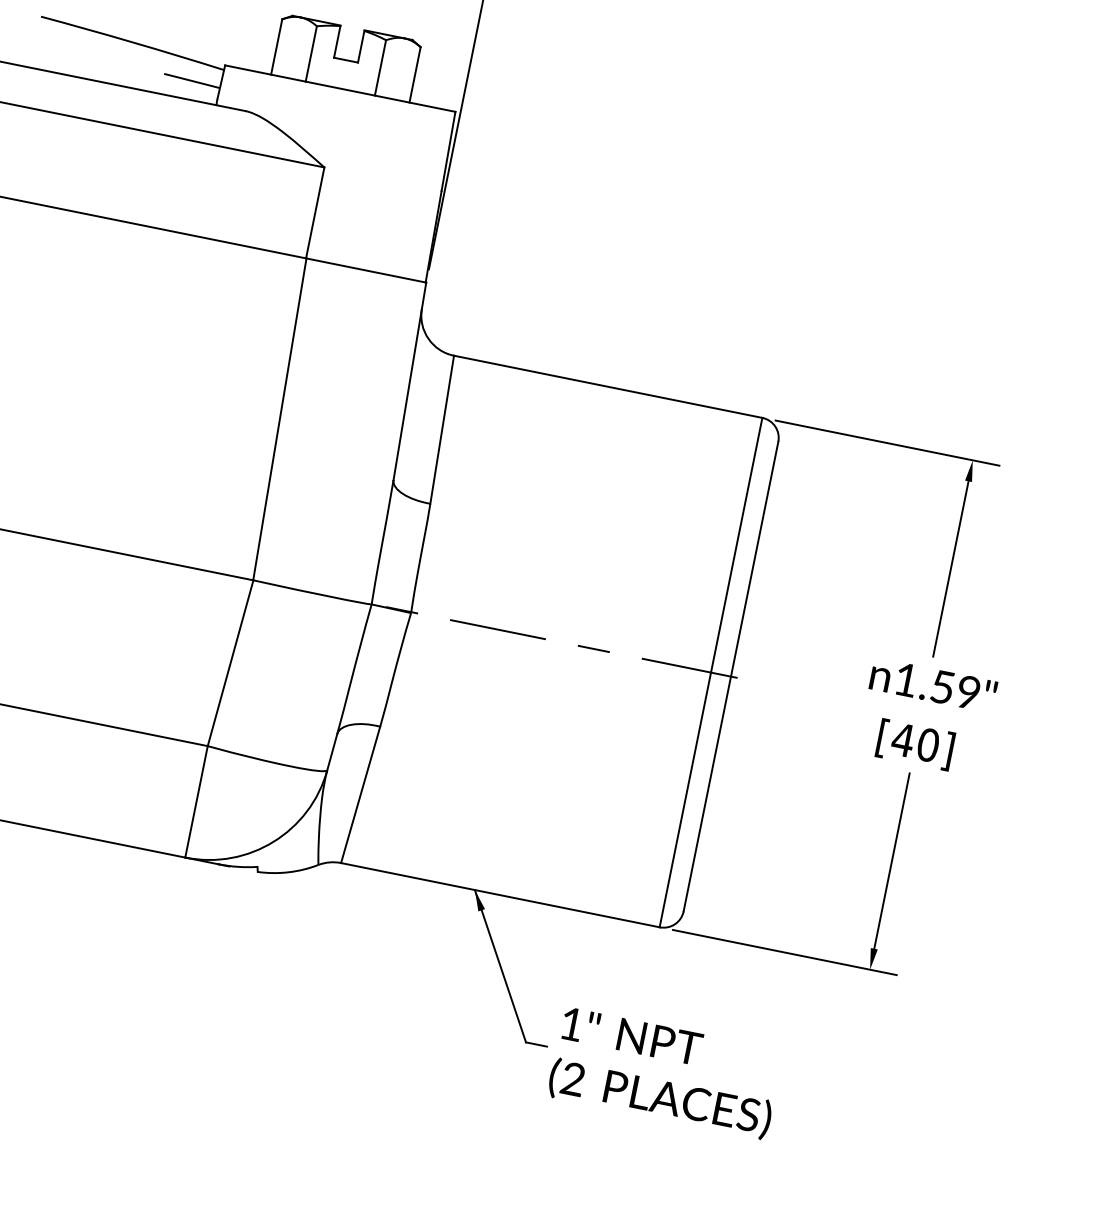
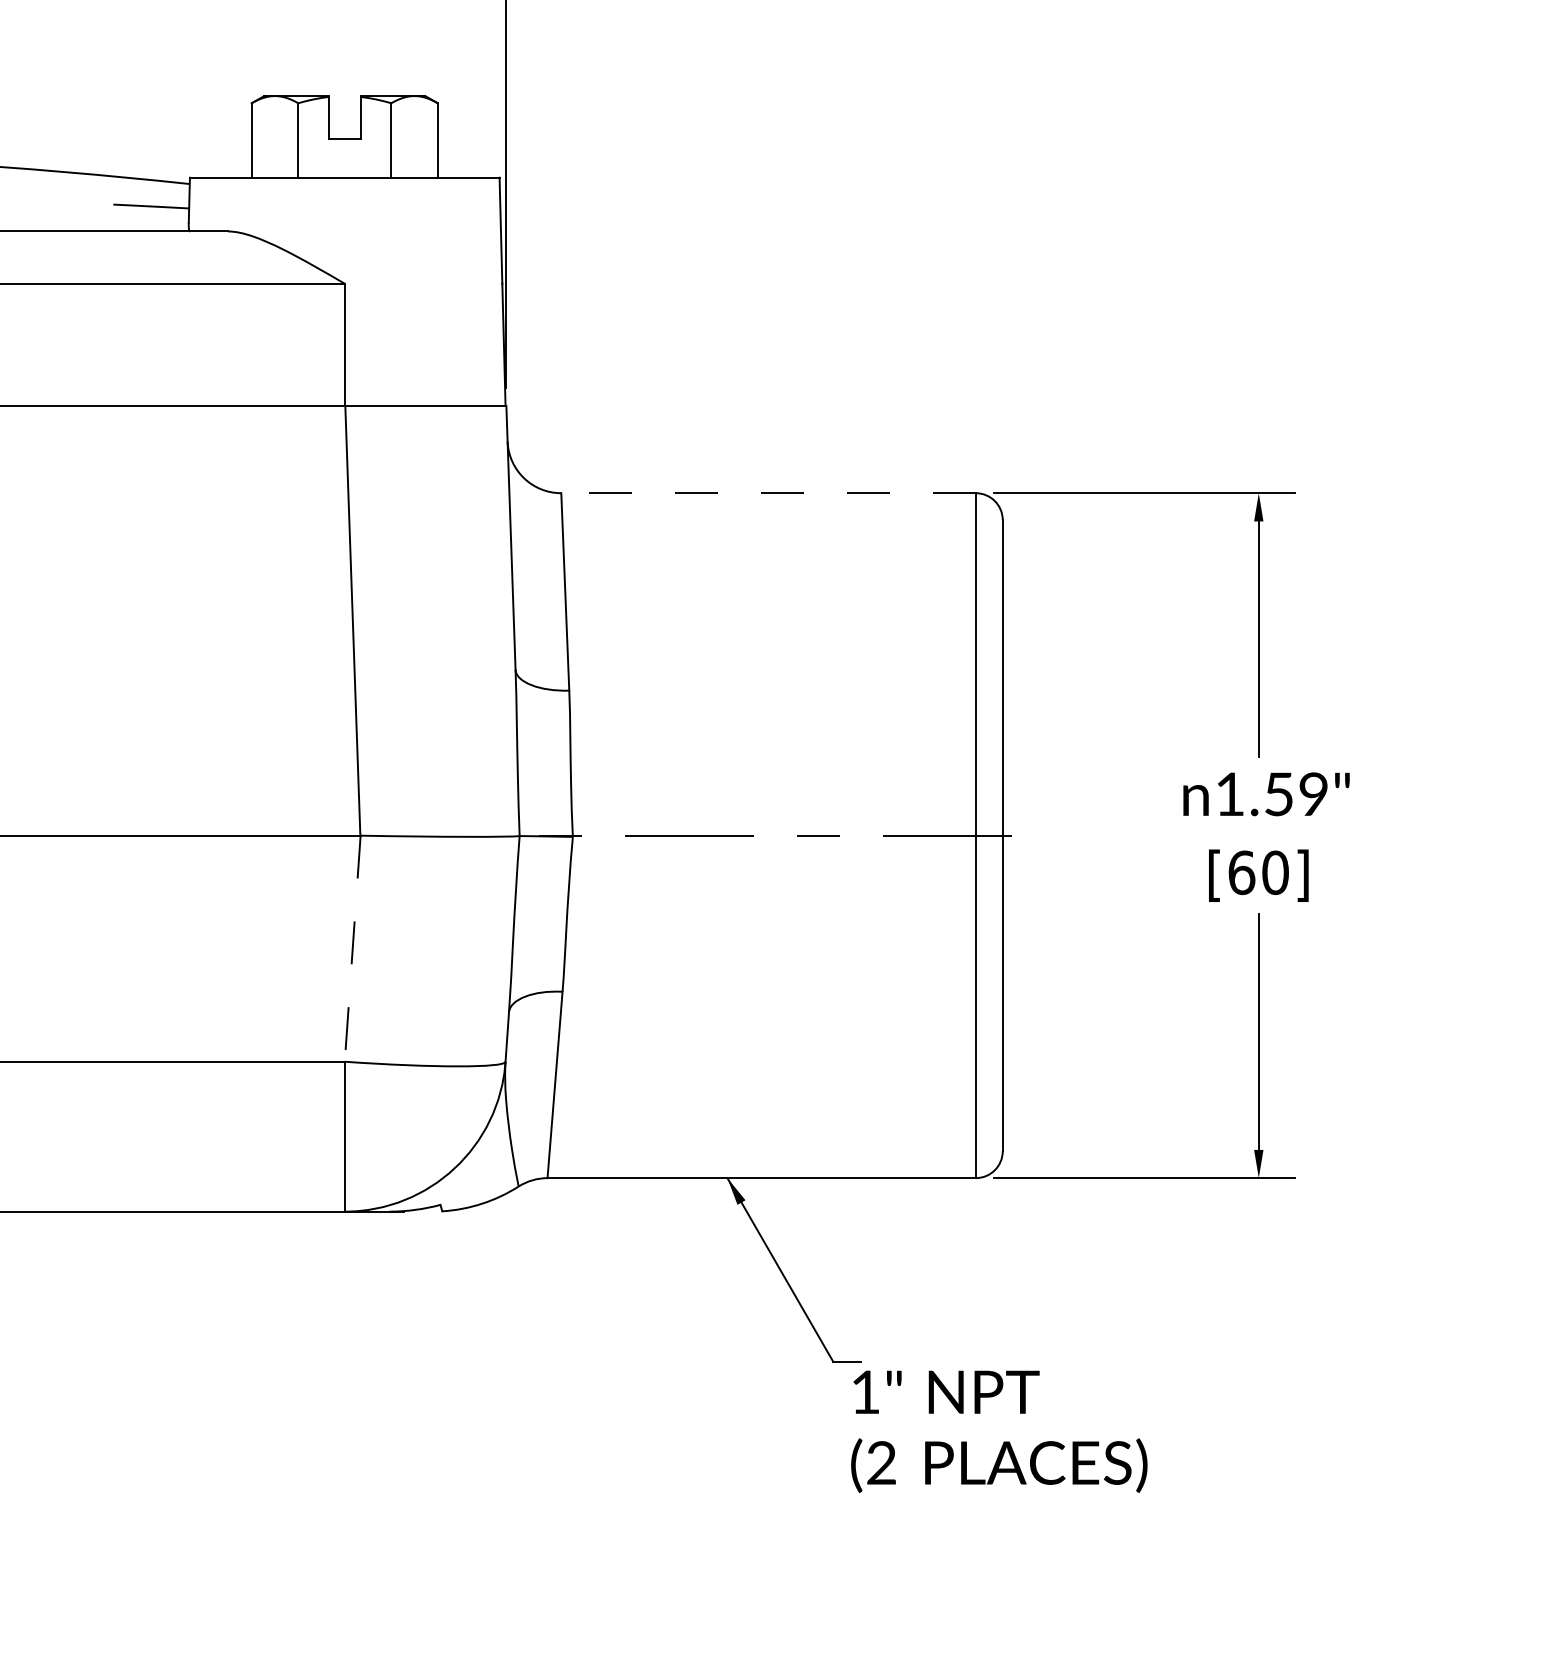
line: (608, 387) -> (768, 493), solid -> dashed
line: (230, 663) -> (352, 949), solid -> dashed
text: (903, 739) -> (1241, 872), [40] -> [60]
text: (665, 1073) -> (999, 1431), moved

